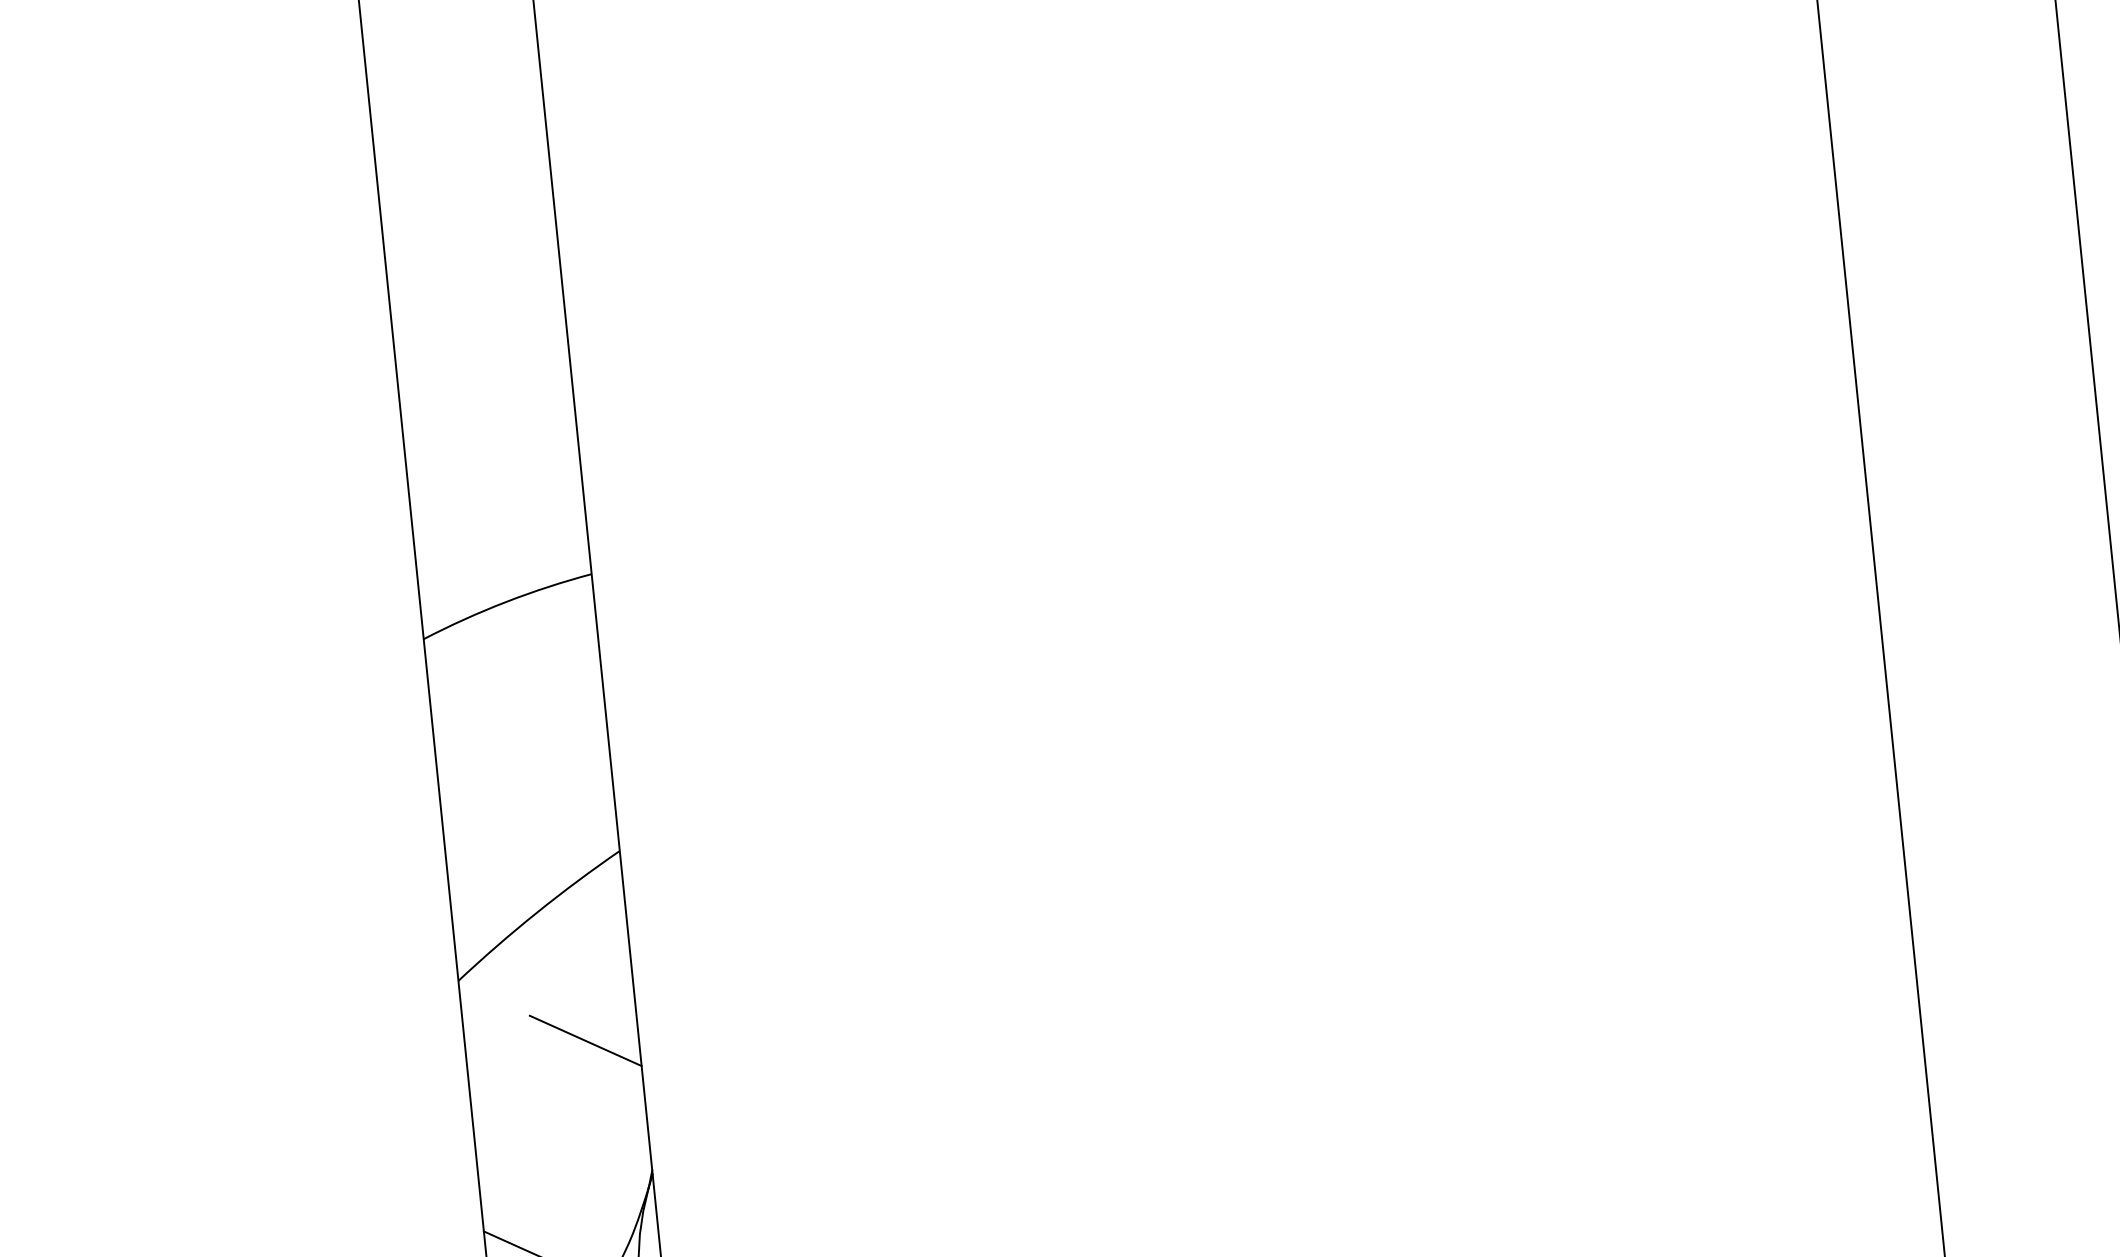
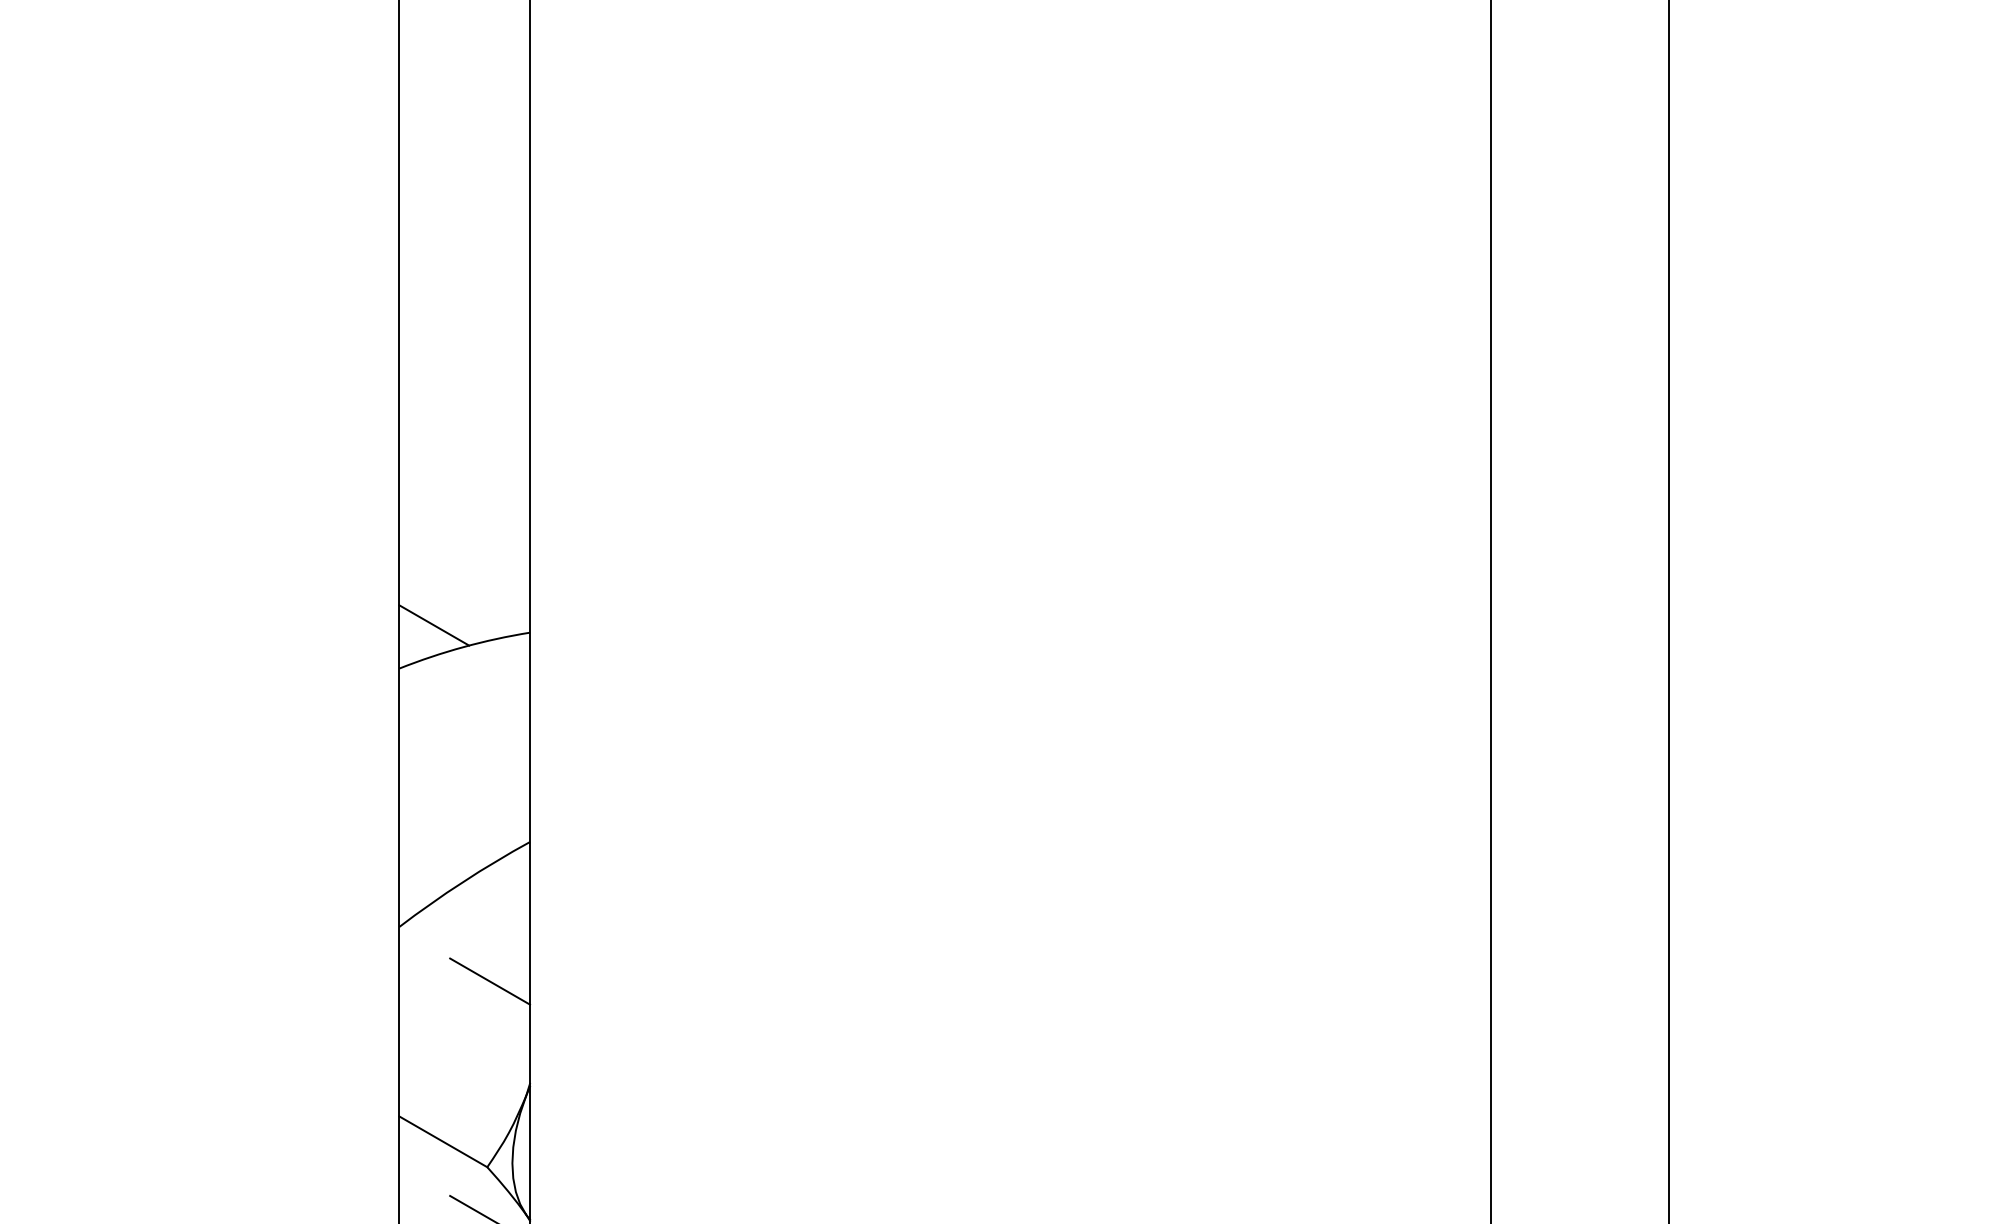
line: (464, 577) -> (434, 625), added

